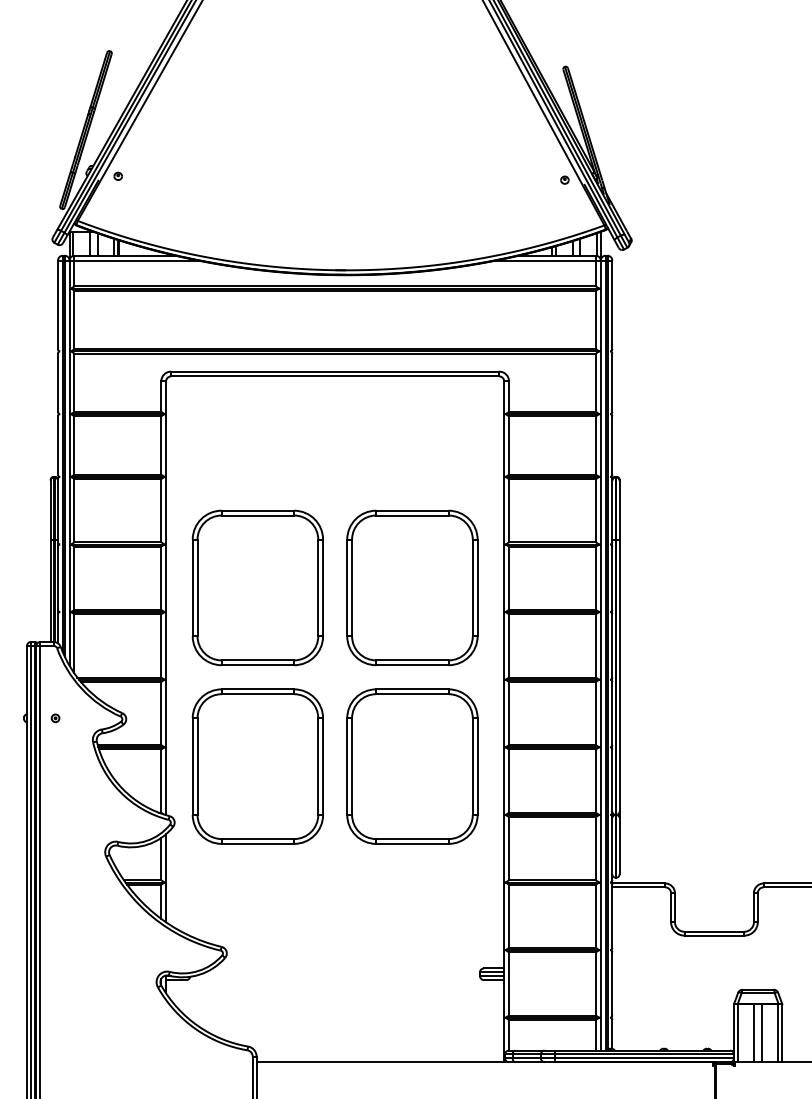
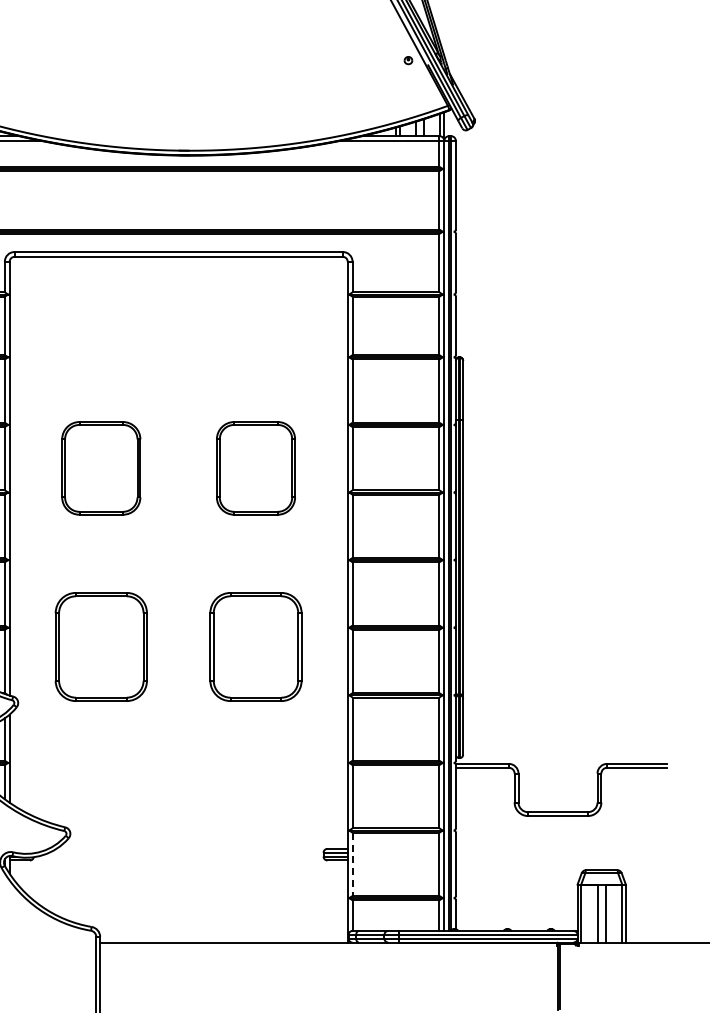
part: (257, 587) -> (101, 467), size x0.6
part: (412, 587) -> (256, 467), size x0.6
part: (257, 766) -> (101, 646), size x0.7
part: (412, 766) -> (256, 646), size x0.7
line: (509, 983) -> (353, 863), solid -> dashed

